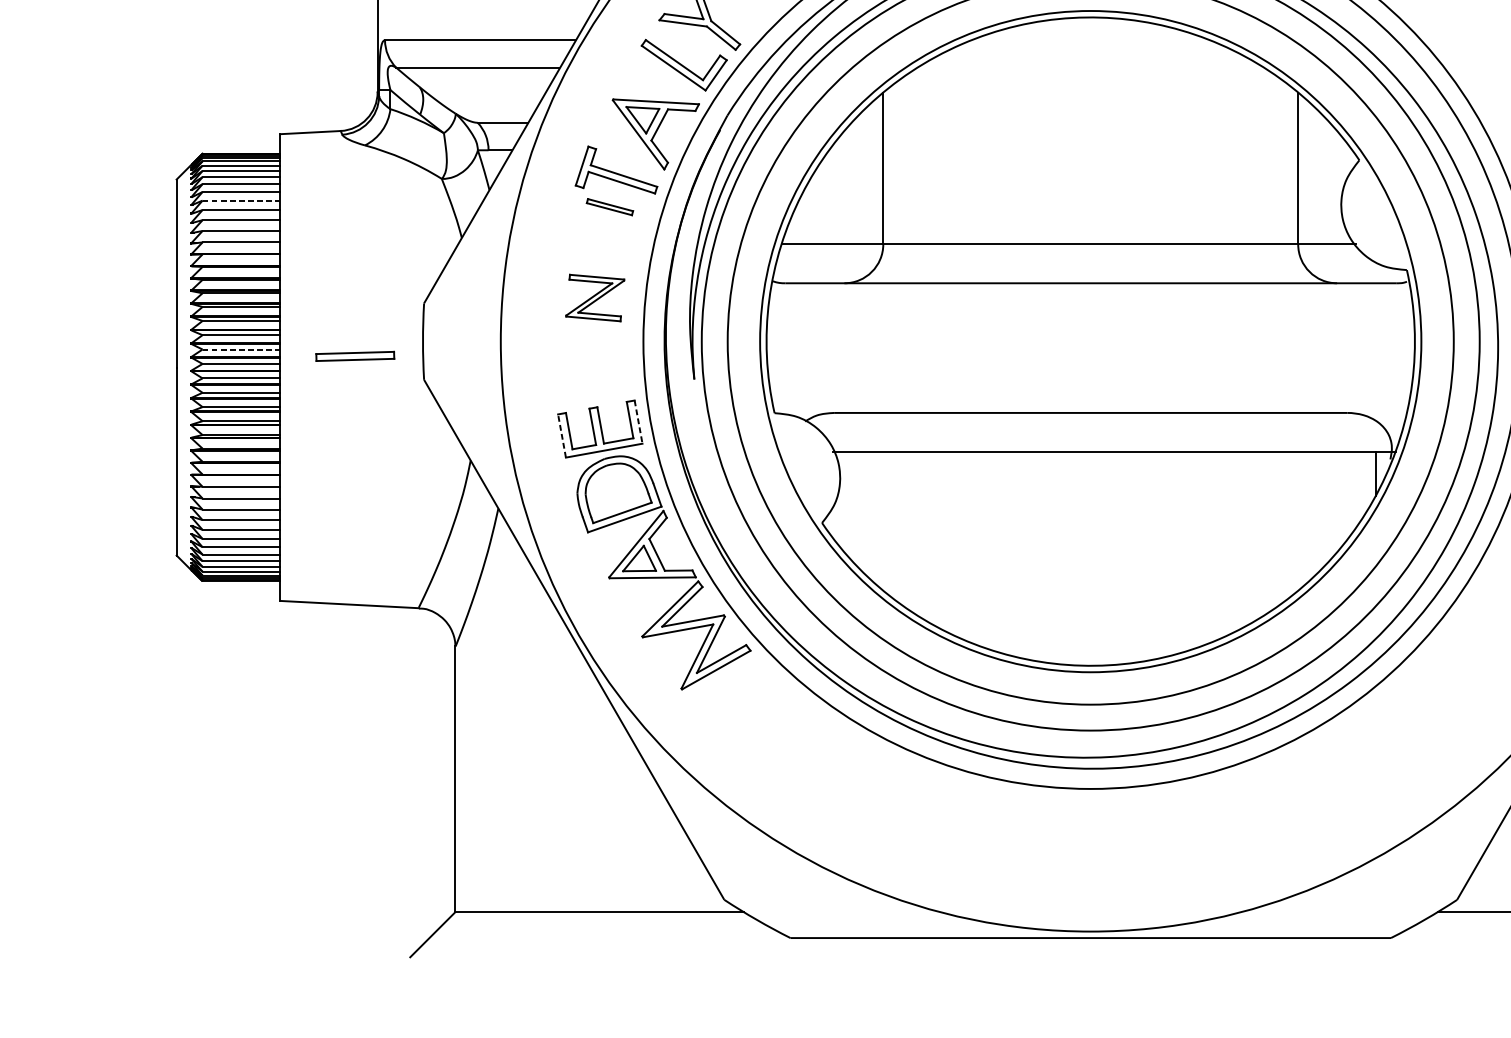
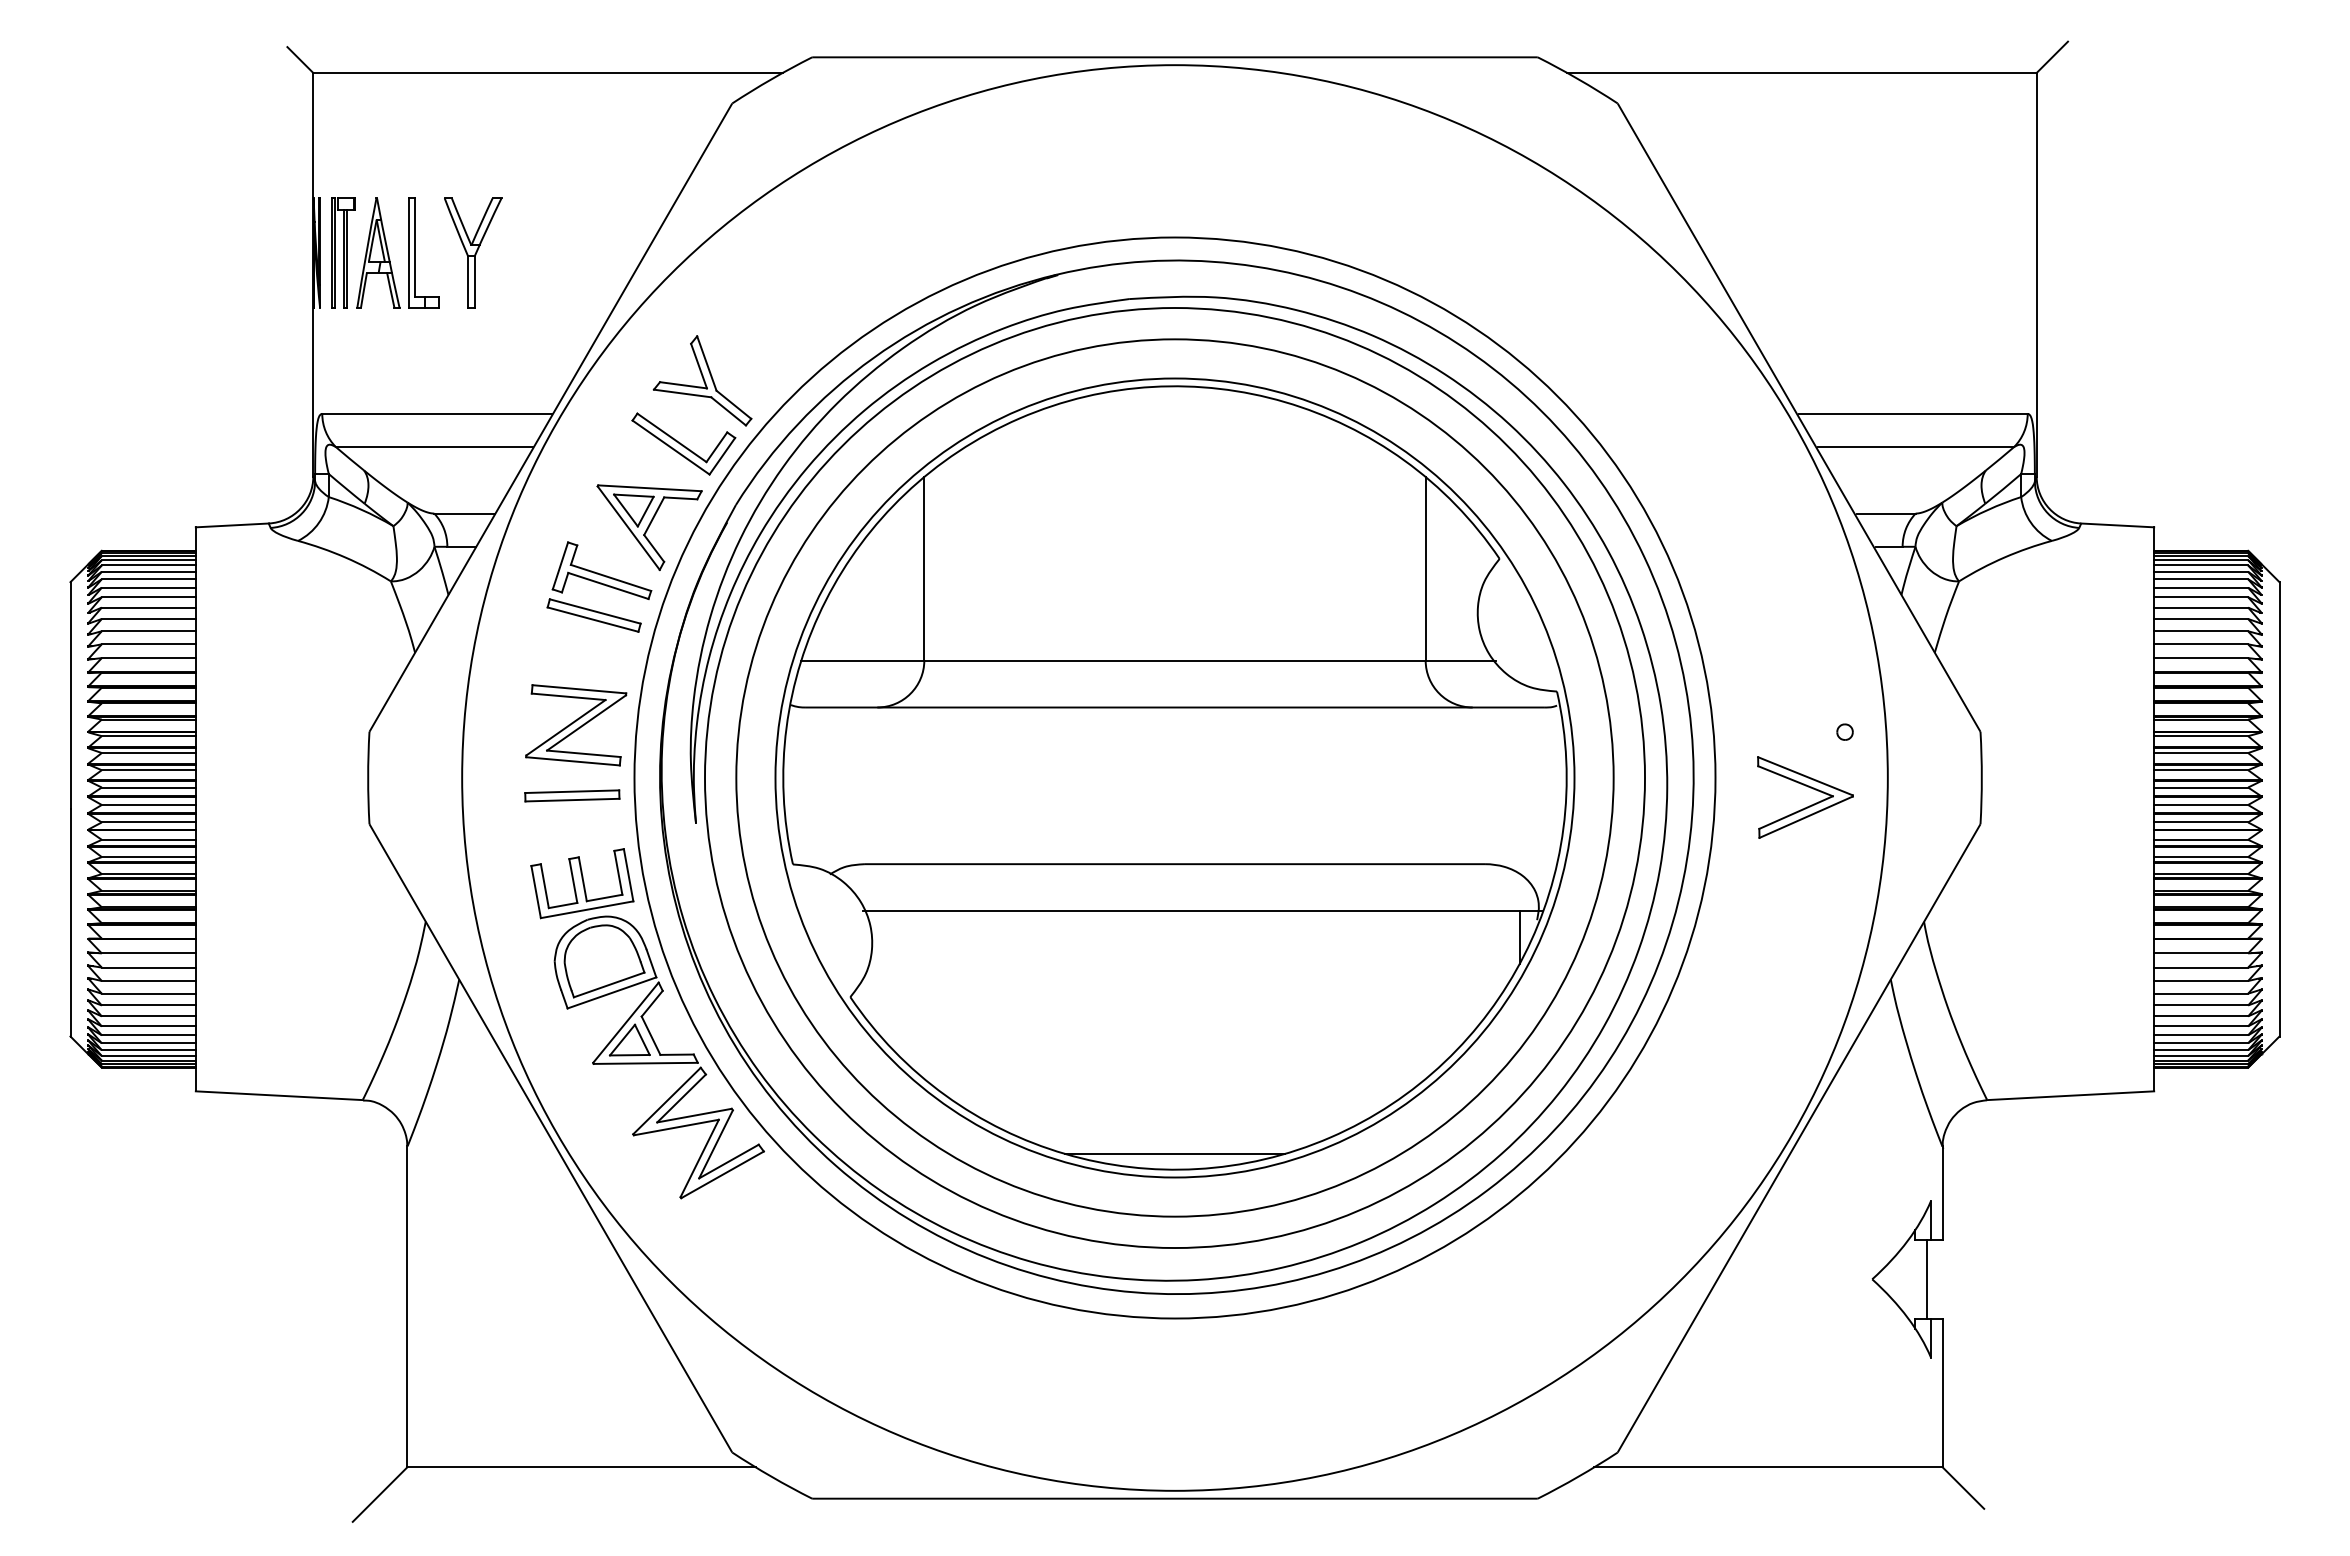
line: (242, 200) -> (149, 607), dashed -> solid
part: (609, 207) -> (593, 615), size x1.67
part: (595, 298) -> (576, 725), size x1.43
line: (242, 349) -> (149, 787), dashed -> solid
part: (355, 356) -> (572, 795), moved
line: (638, 422) -> (628, 875), dashed -> solid
line: (562, 436) -> (536, 892), dashed -> solid
line: (1090, 653) -> (1174, 1154), added

